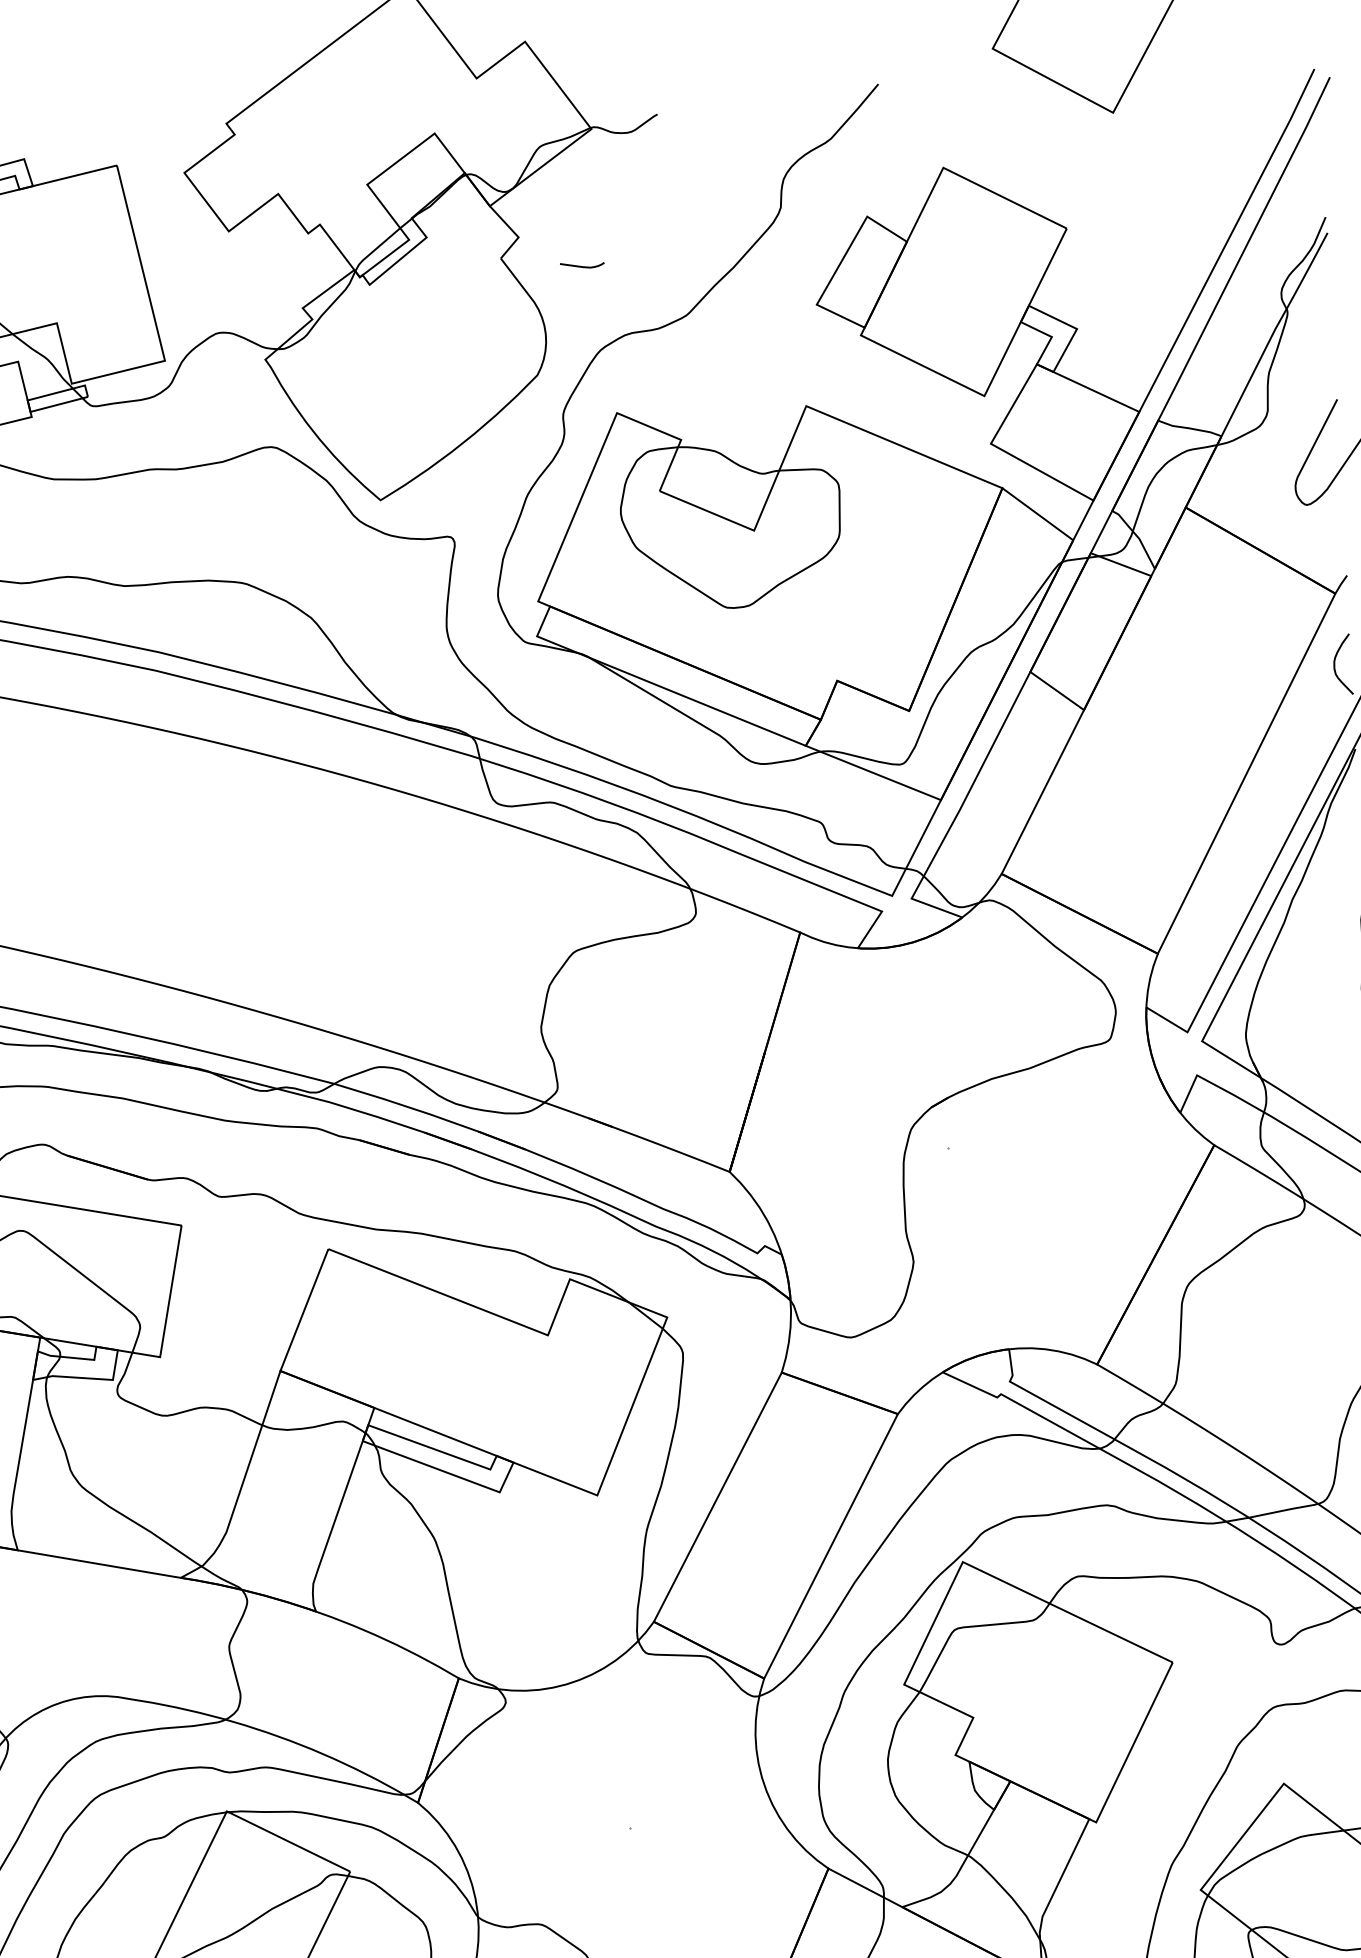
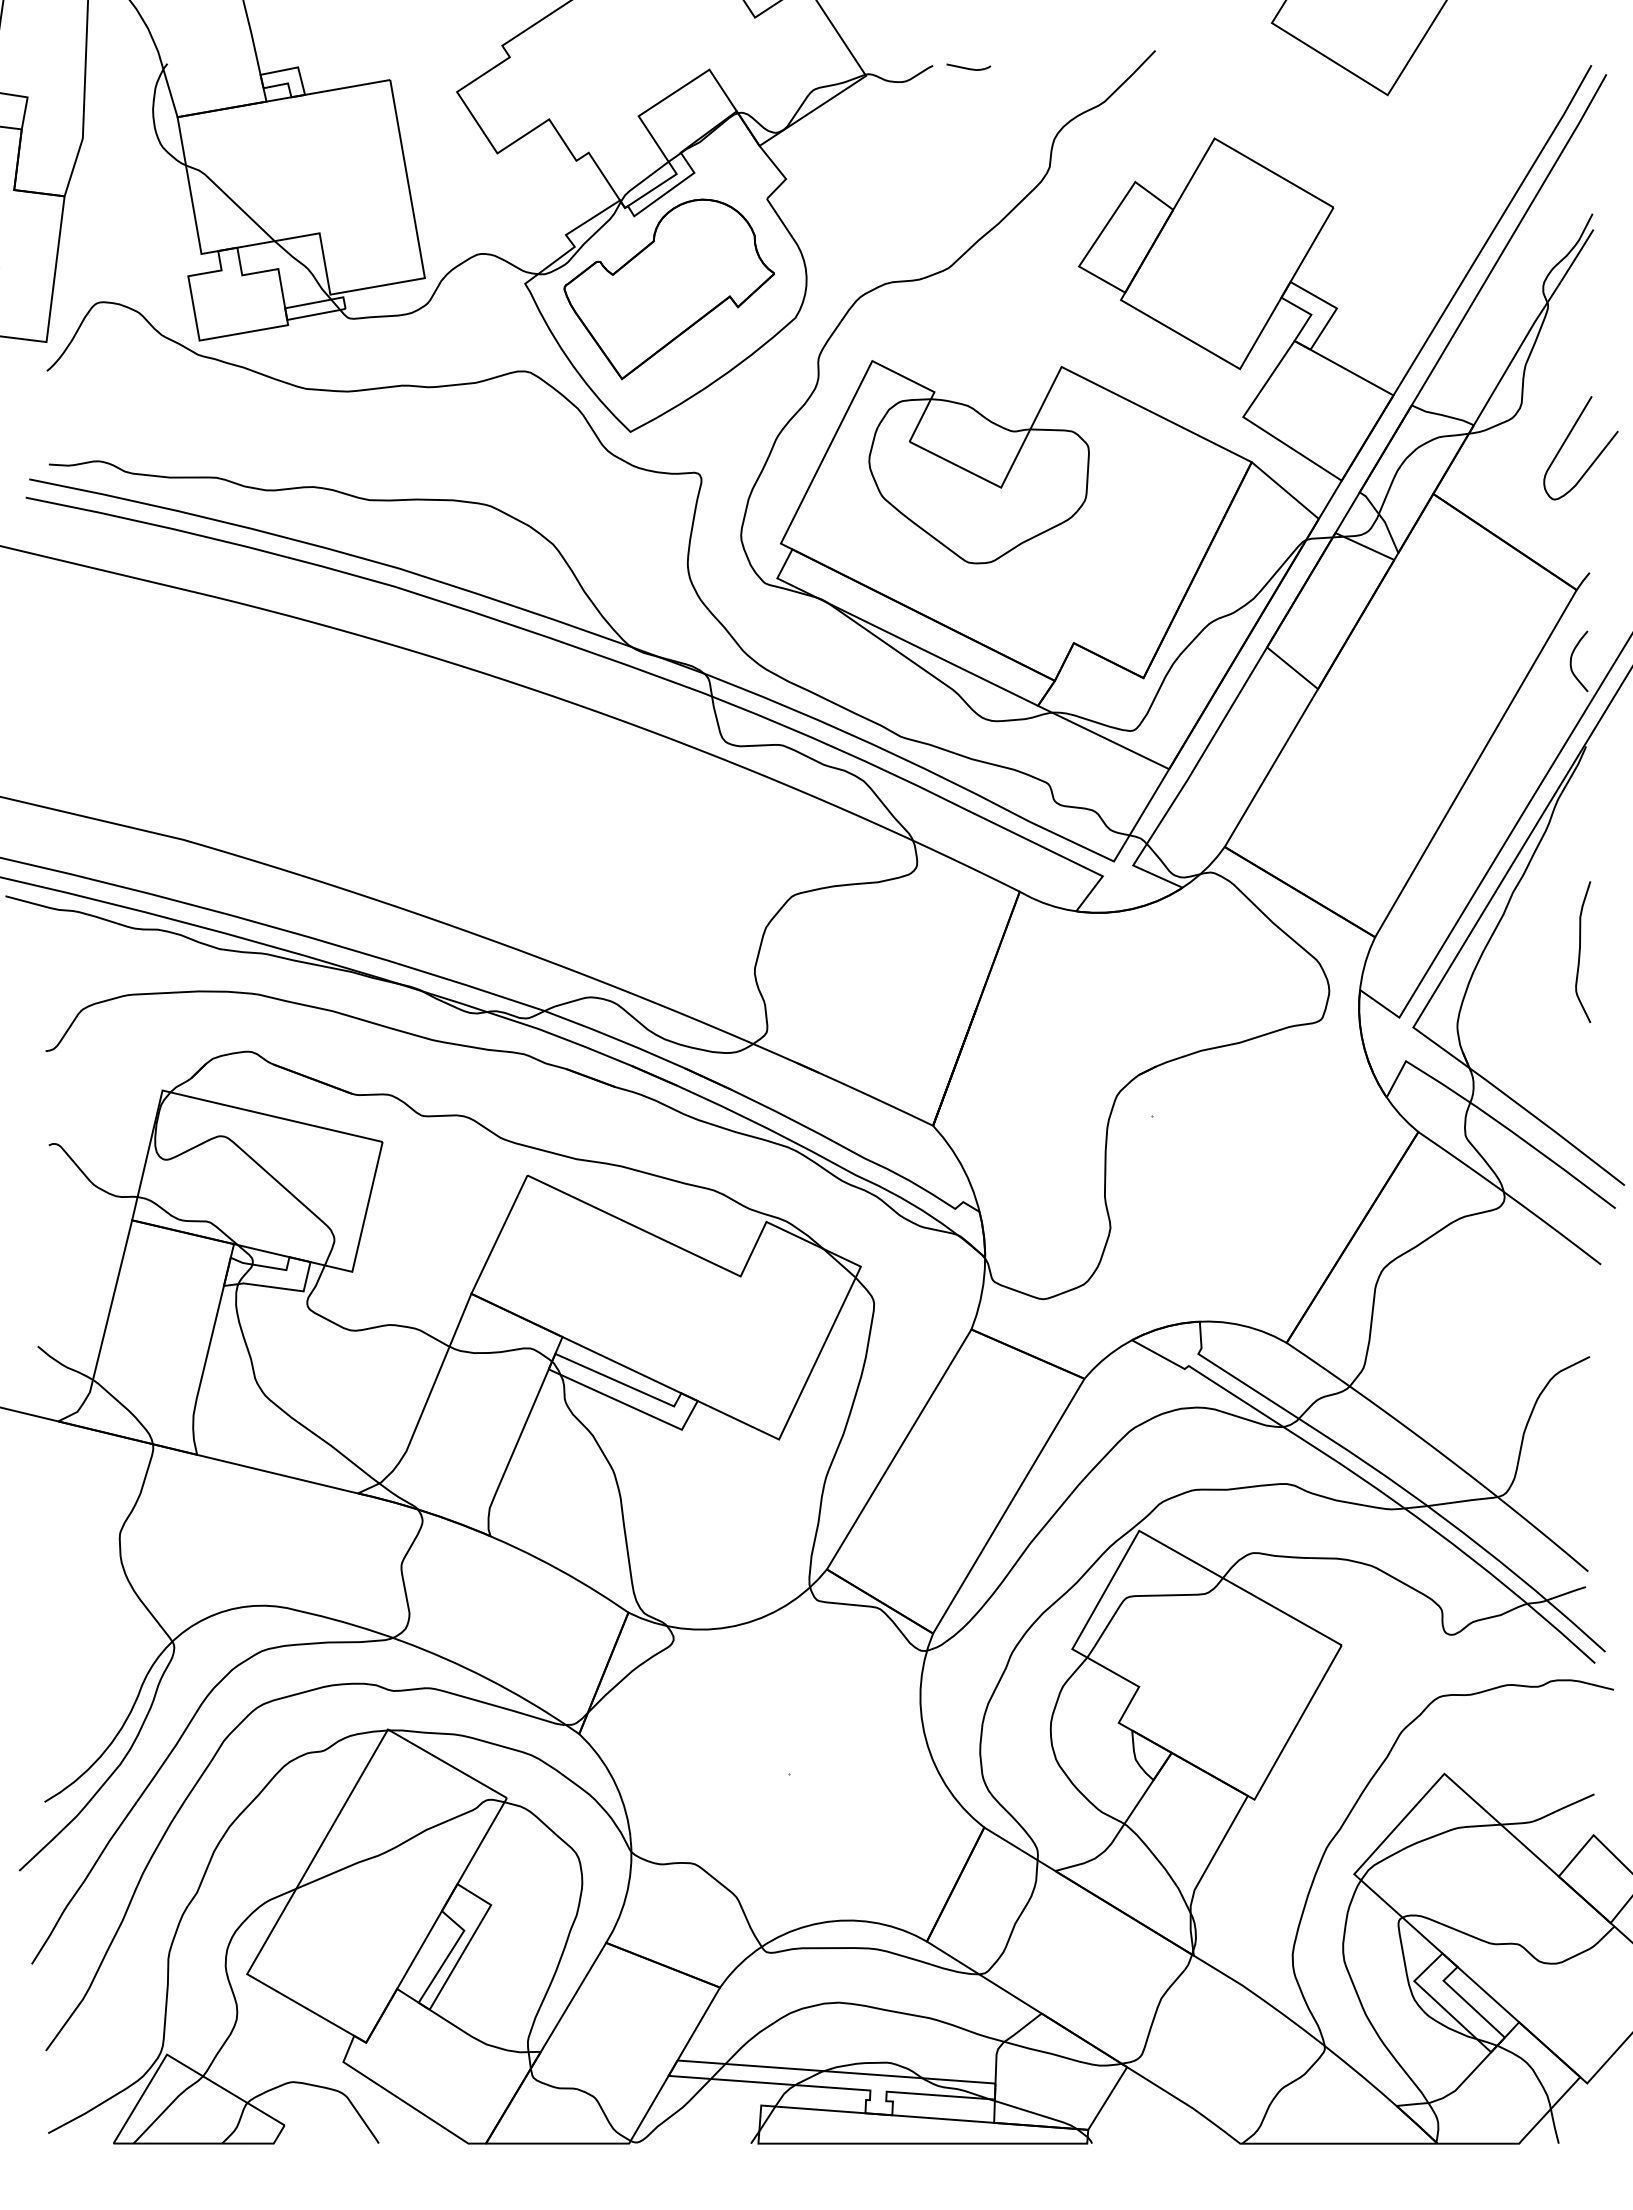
curve: (581, 265) -> (967, 67), moved
part: (409, 355) -> (669, 289), added

